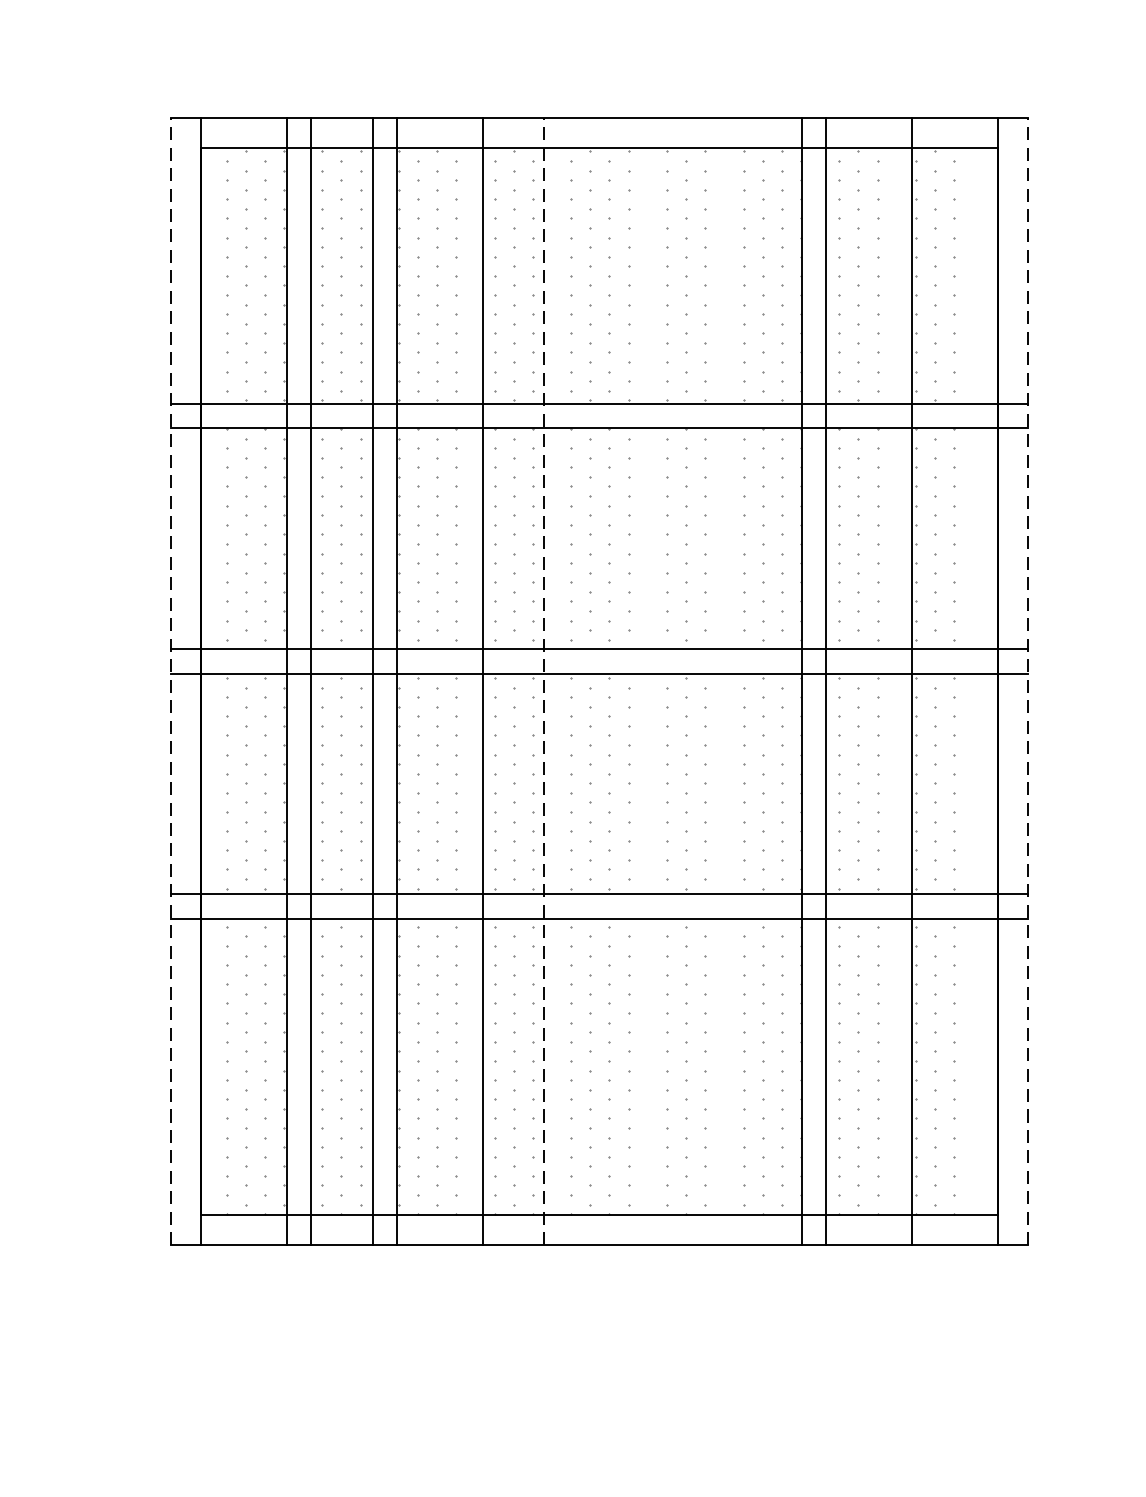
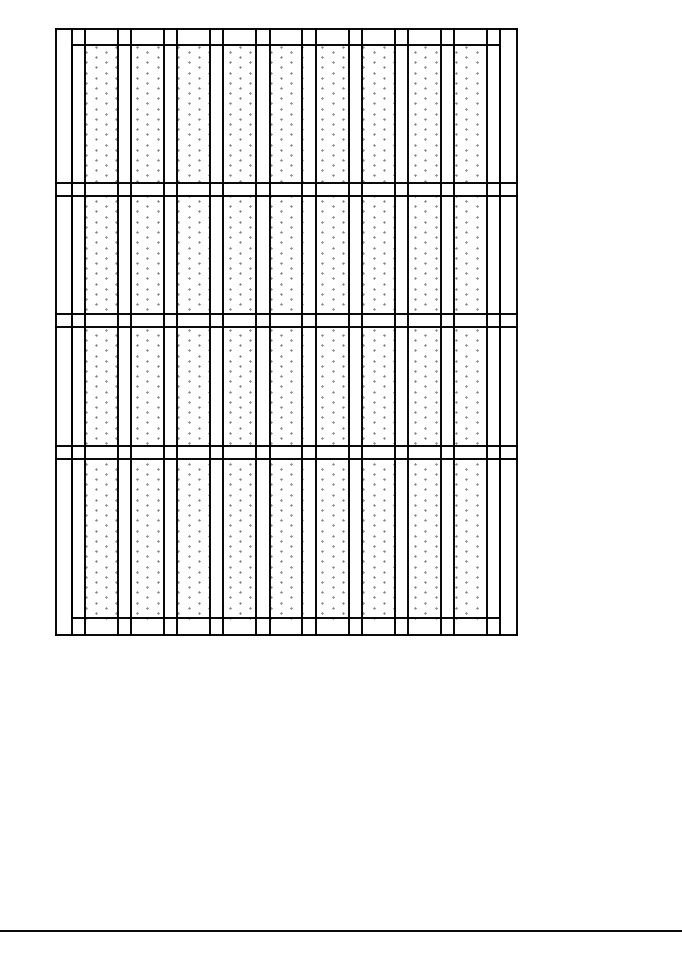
line: (170, 681) -> (55, 331), dashed -> solid
line: (226, 681) -> (85, 331), added
line: (458, 681) -> (210, 331), added
line: (544, 681) -> (256, 331), dashed -> solid
line: (568, 681) -> (269, 331), added
line: (630, 681) -> (302, 331), added
line: (654, 681) -> (315, 331), added
line: (715, 681) -> (348, 331), added
line: (739, 681) -> (361, 331), added
line: (886, 681) -> (440, 331), added
line: (972, 681) -> (486, 331), added
line: (1028, 681) -> (516, 331), dashed -> solid

